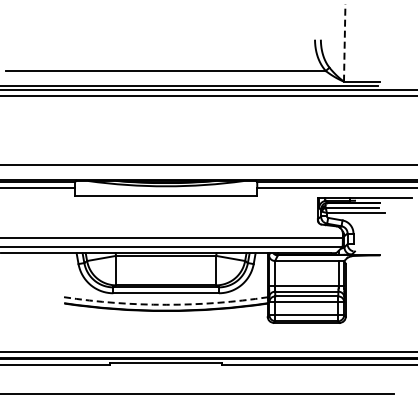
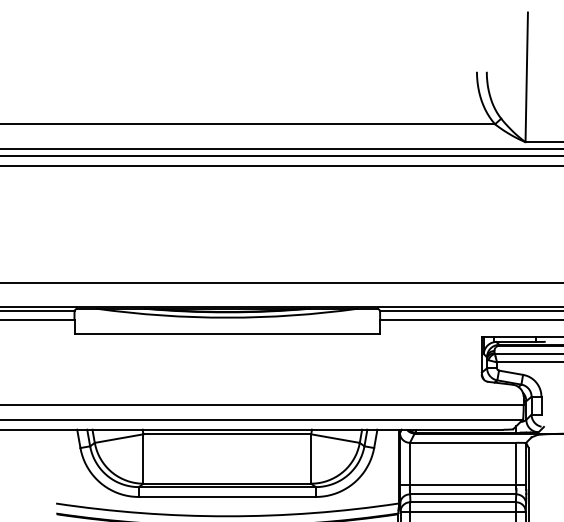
line: (344, 43) -> (526, 78), dashed -> solid
arc: (166, 304) -> (227, 515), dashed -> solid

